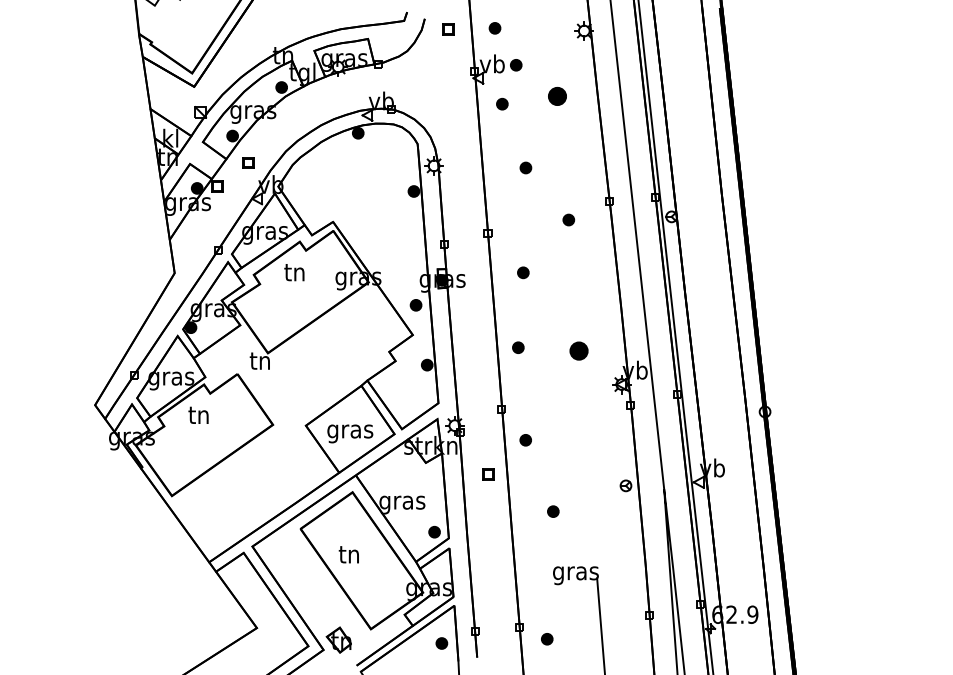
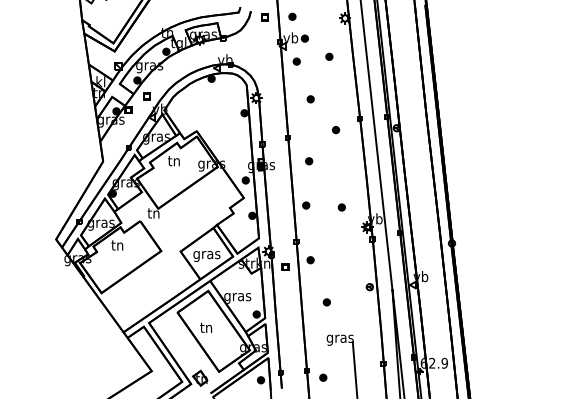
part: (557, 95) -> (329, 56), size x0.62
part: (578, 351) -> (341, 207), size x0.62
part: (488, 472) -> (285, 266), moved

